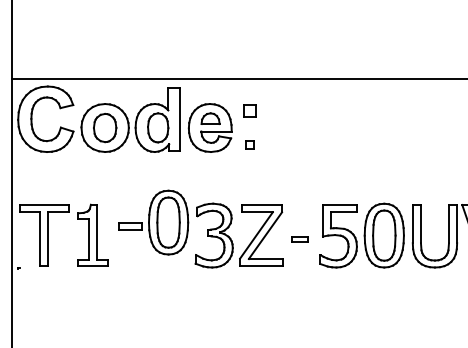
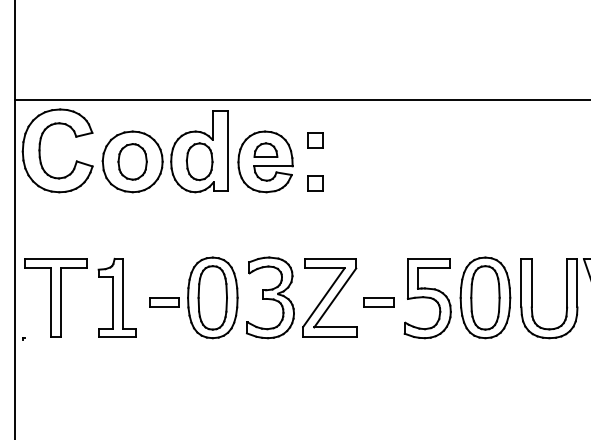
part: (249, 144) -> (315, 182), size x1.67
part: (153, 222) -> (193, 297), moved
part: (299, 239) -> (378, 302), size x1.43

